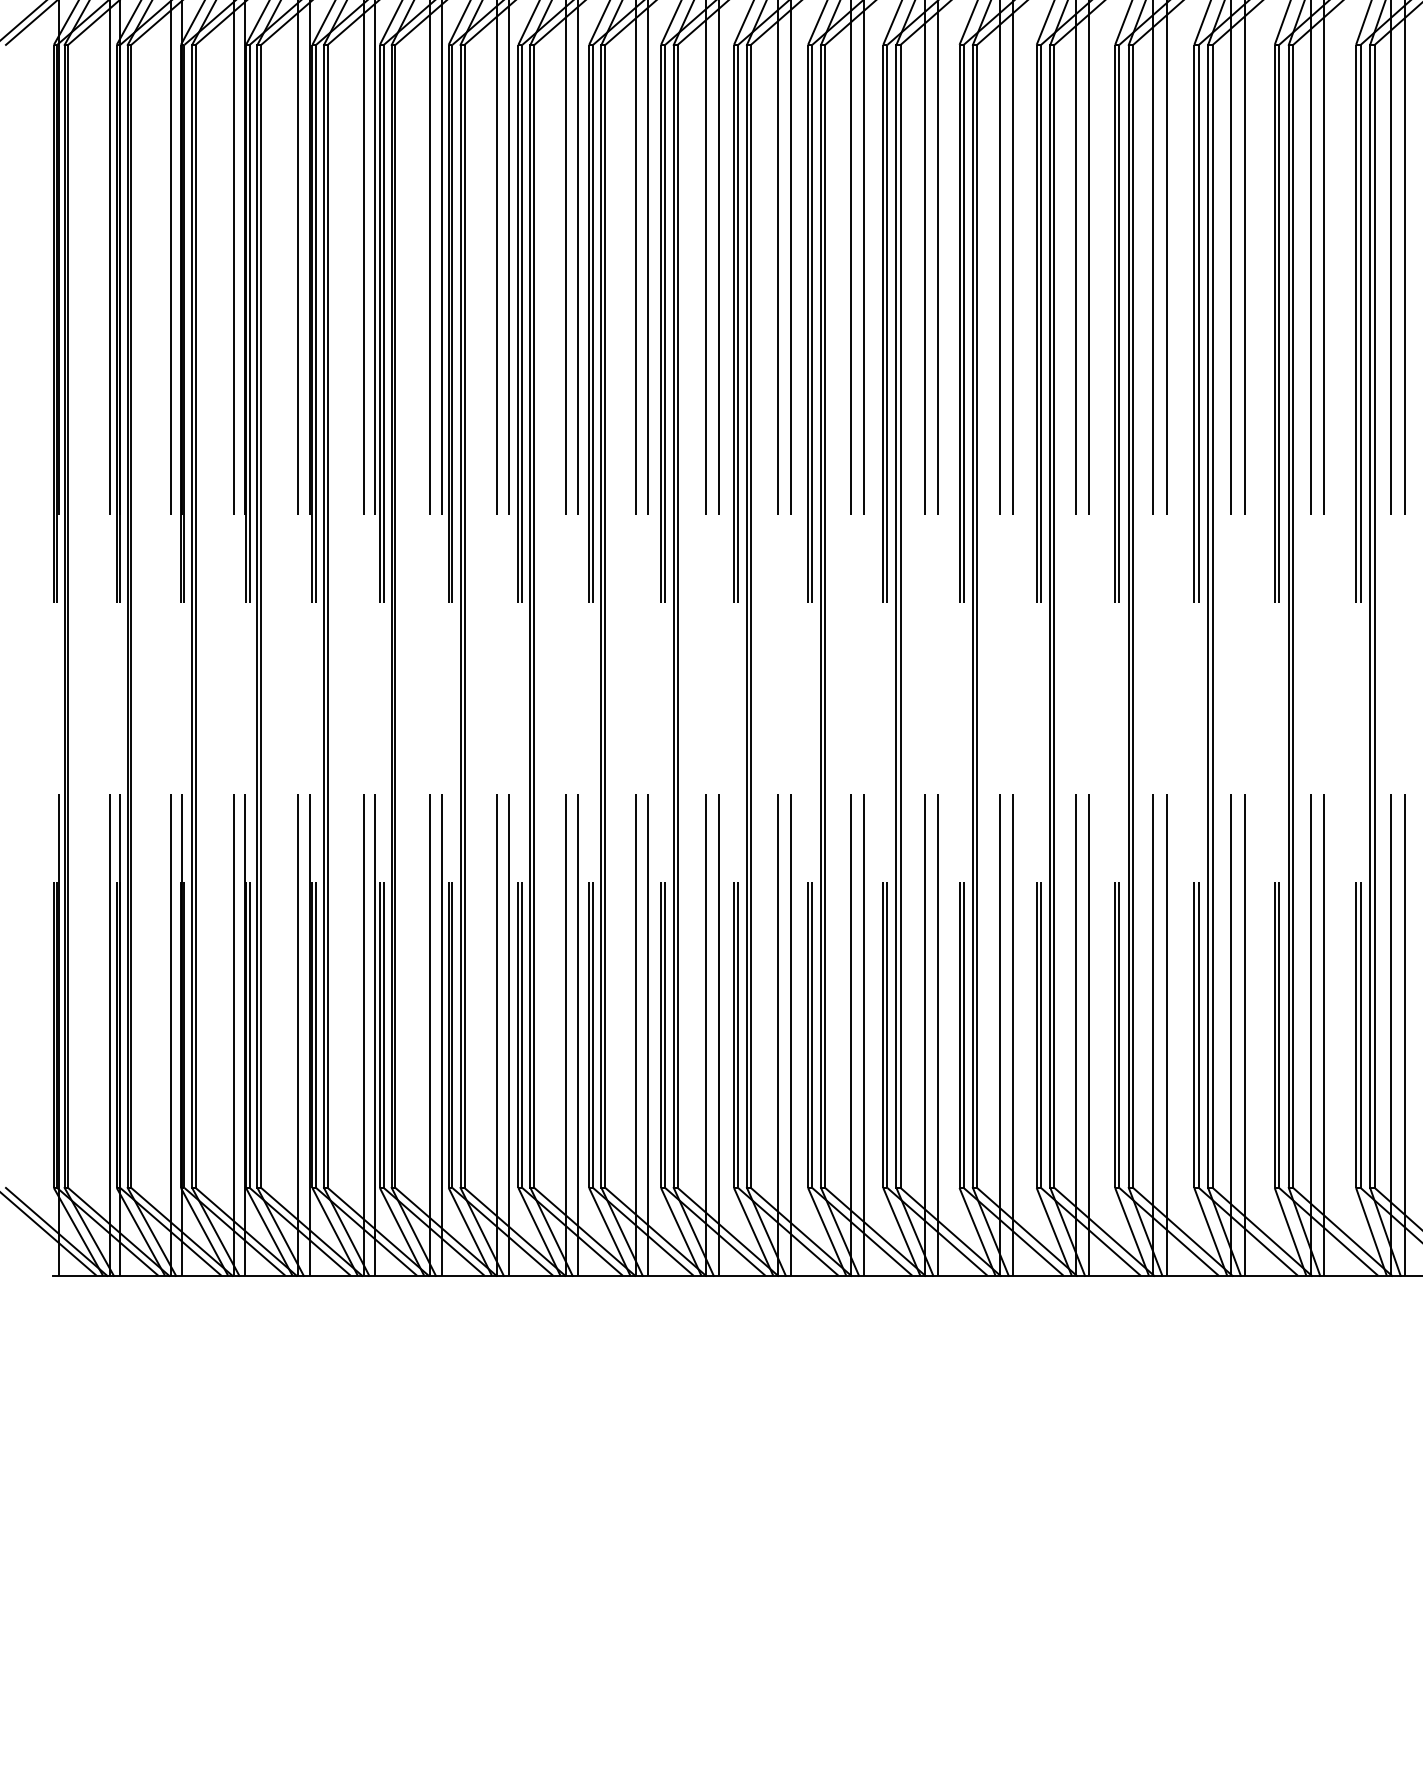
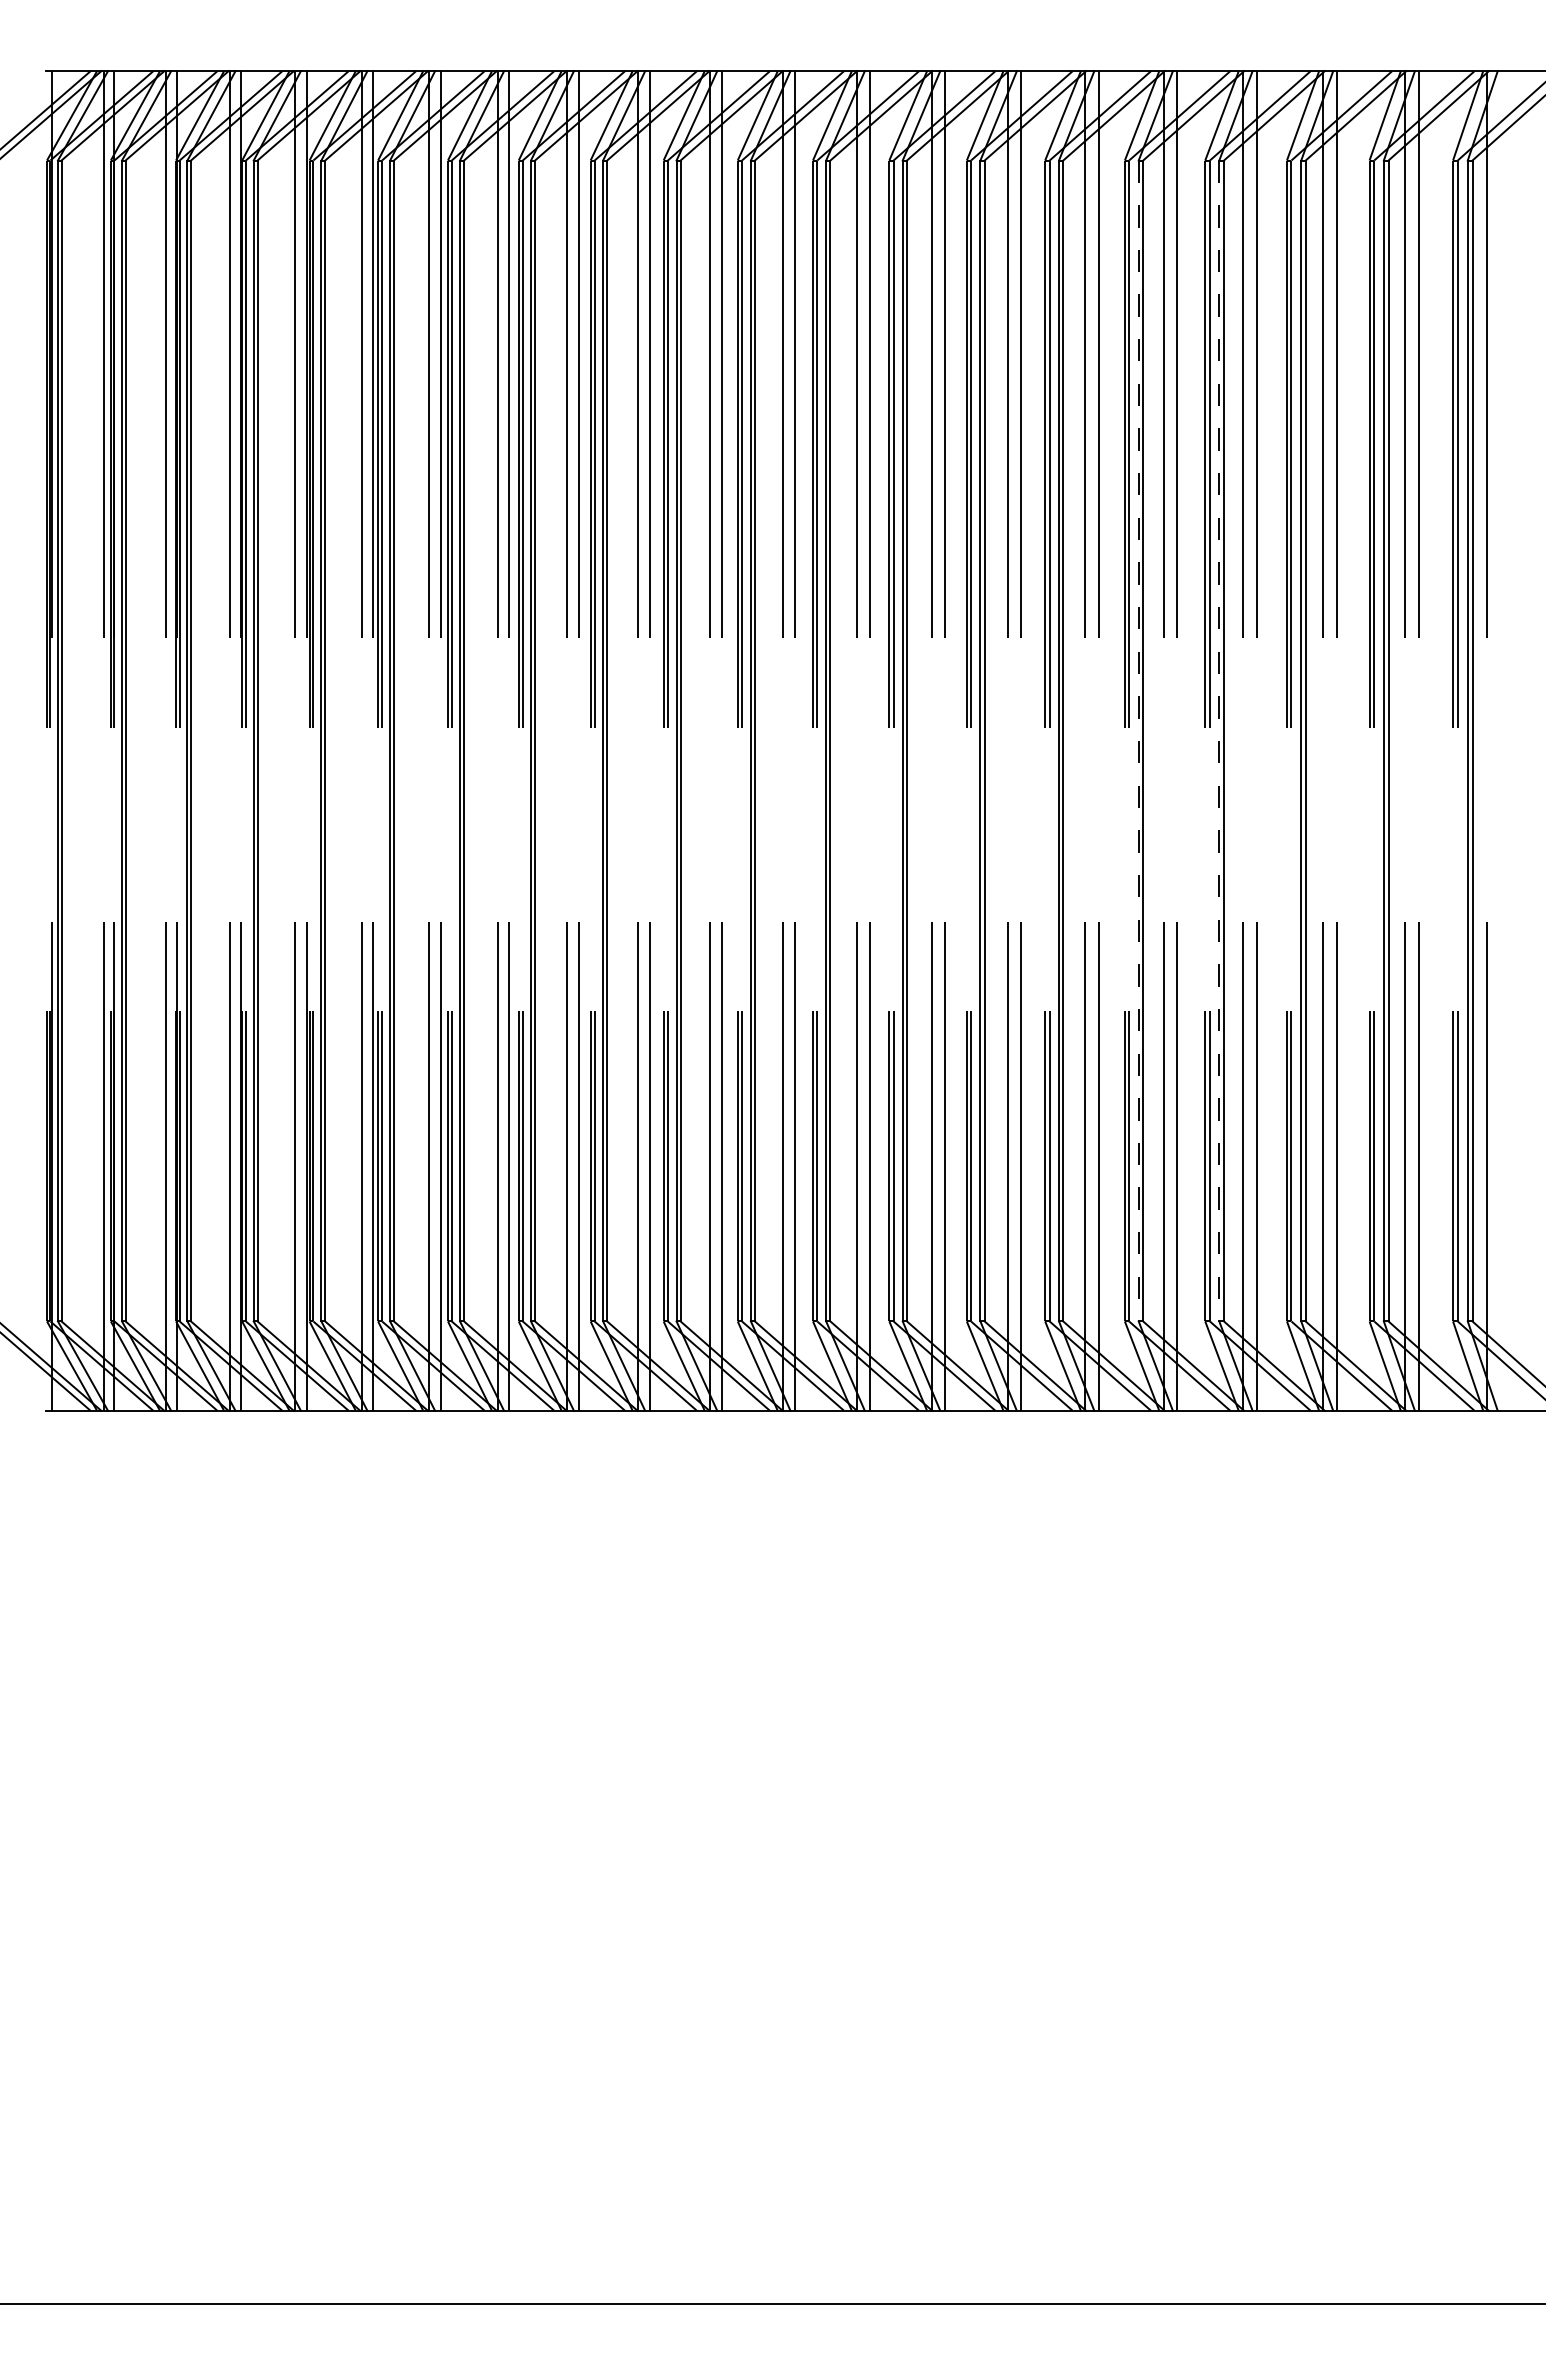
line: (1128, 616) -> (1138, 741), solid -> dashed
line: (1208, 616) -> (1219, 741), solid -> dashed

